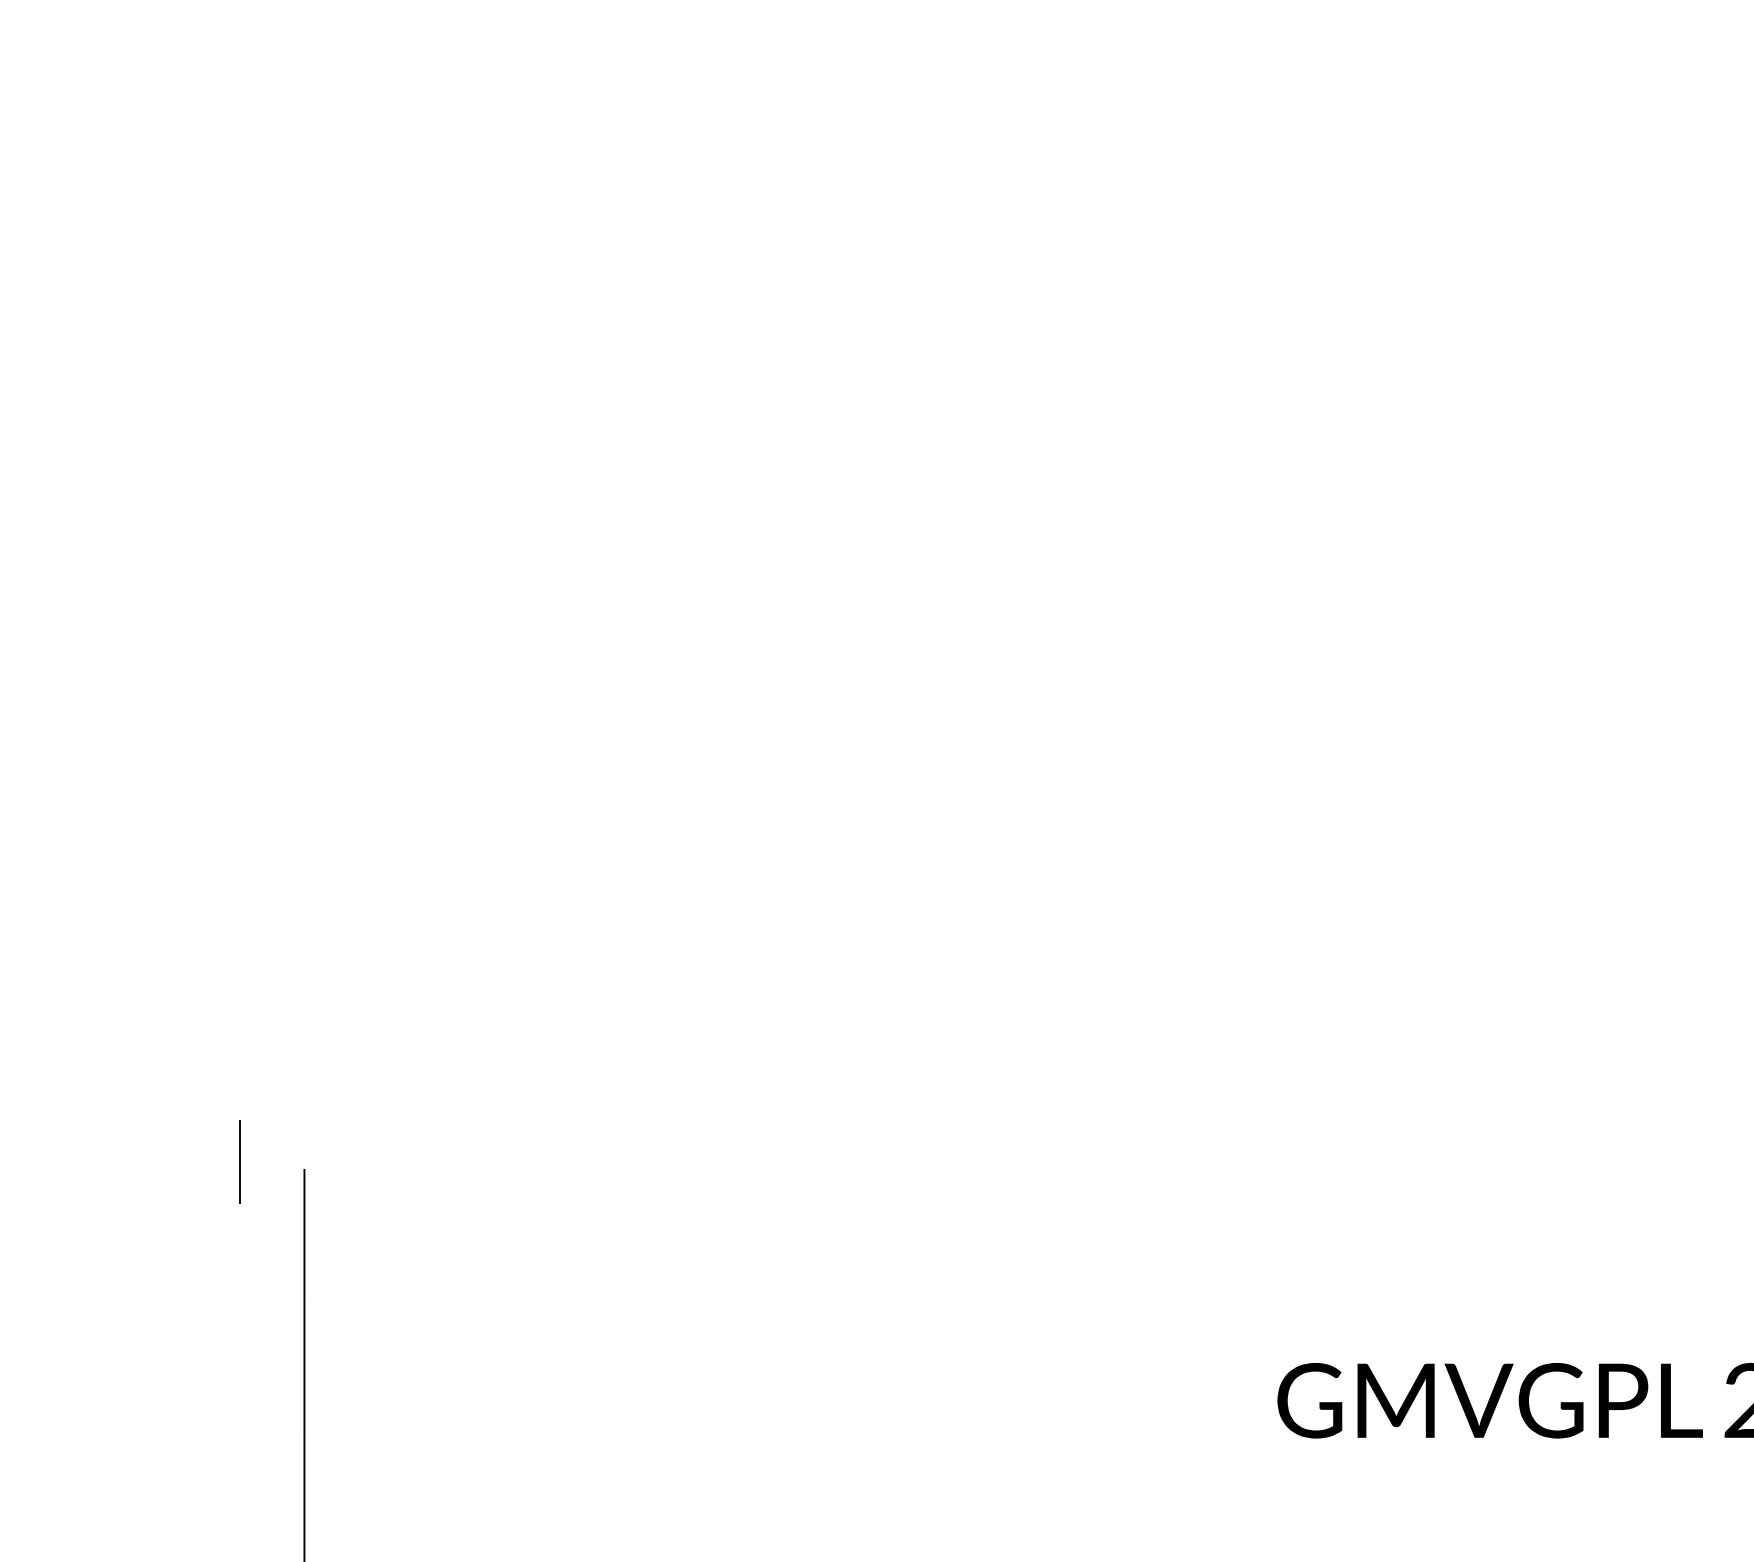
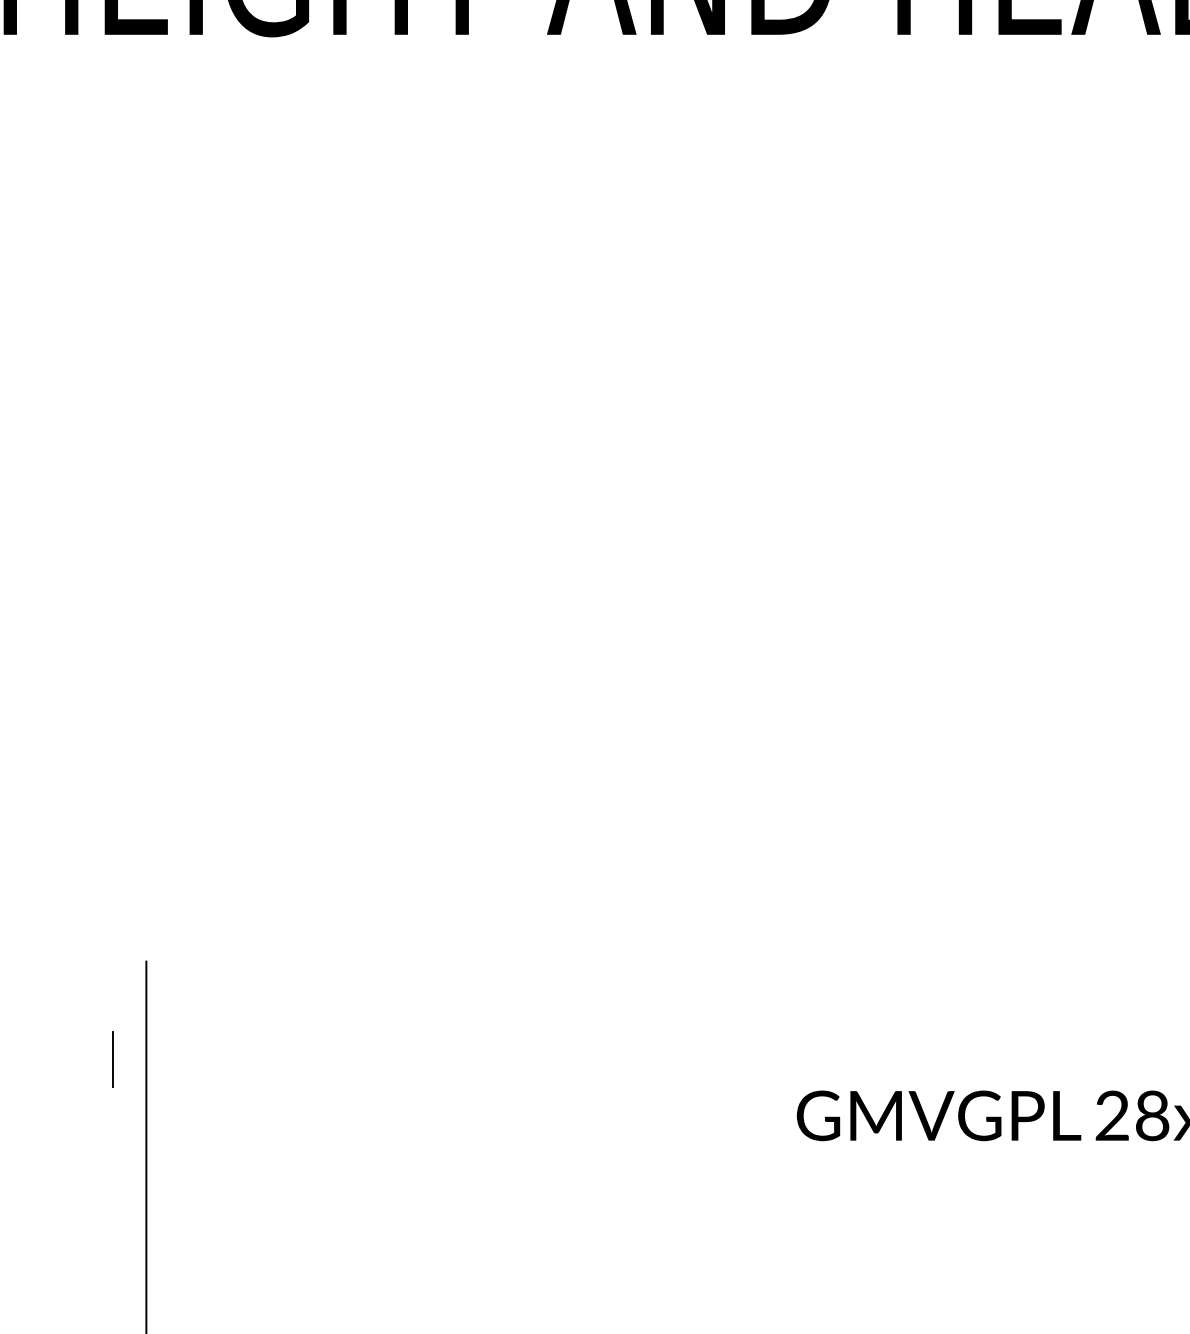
line: (238, 1162) -> (112, 1059), moved

